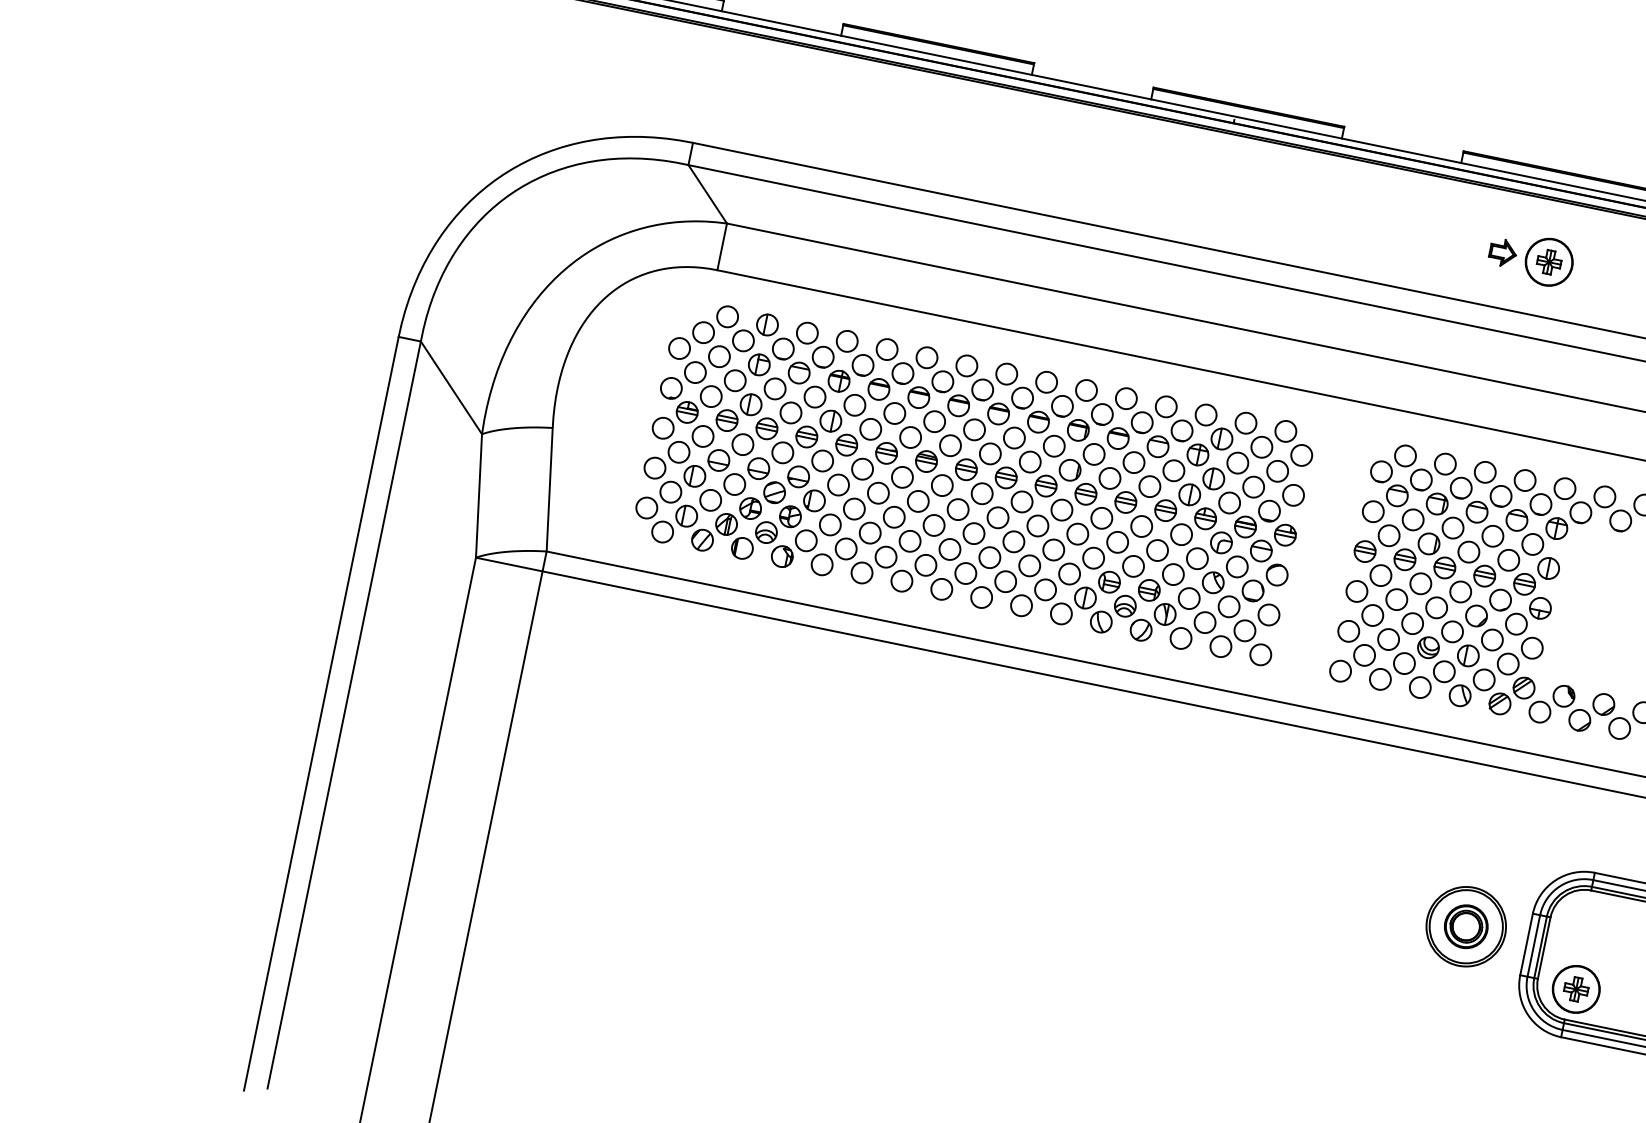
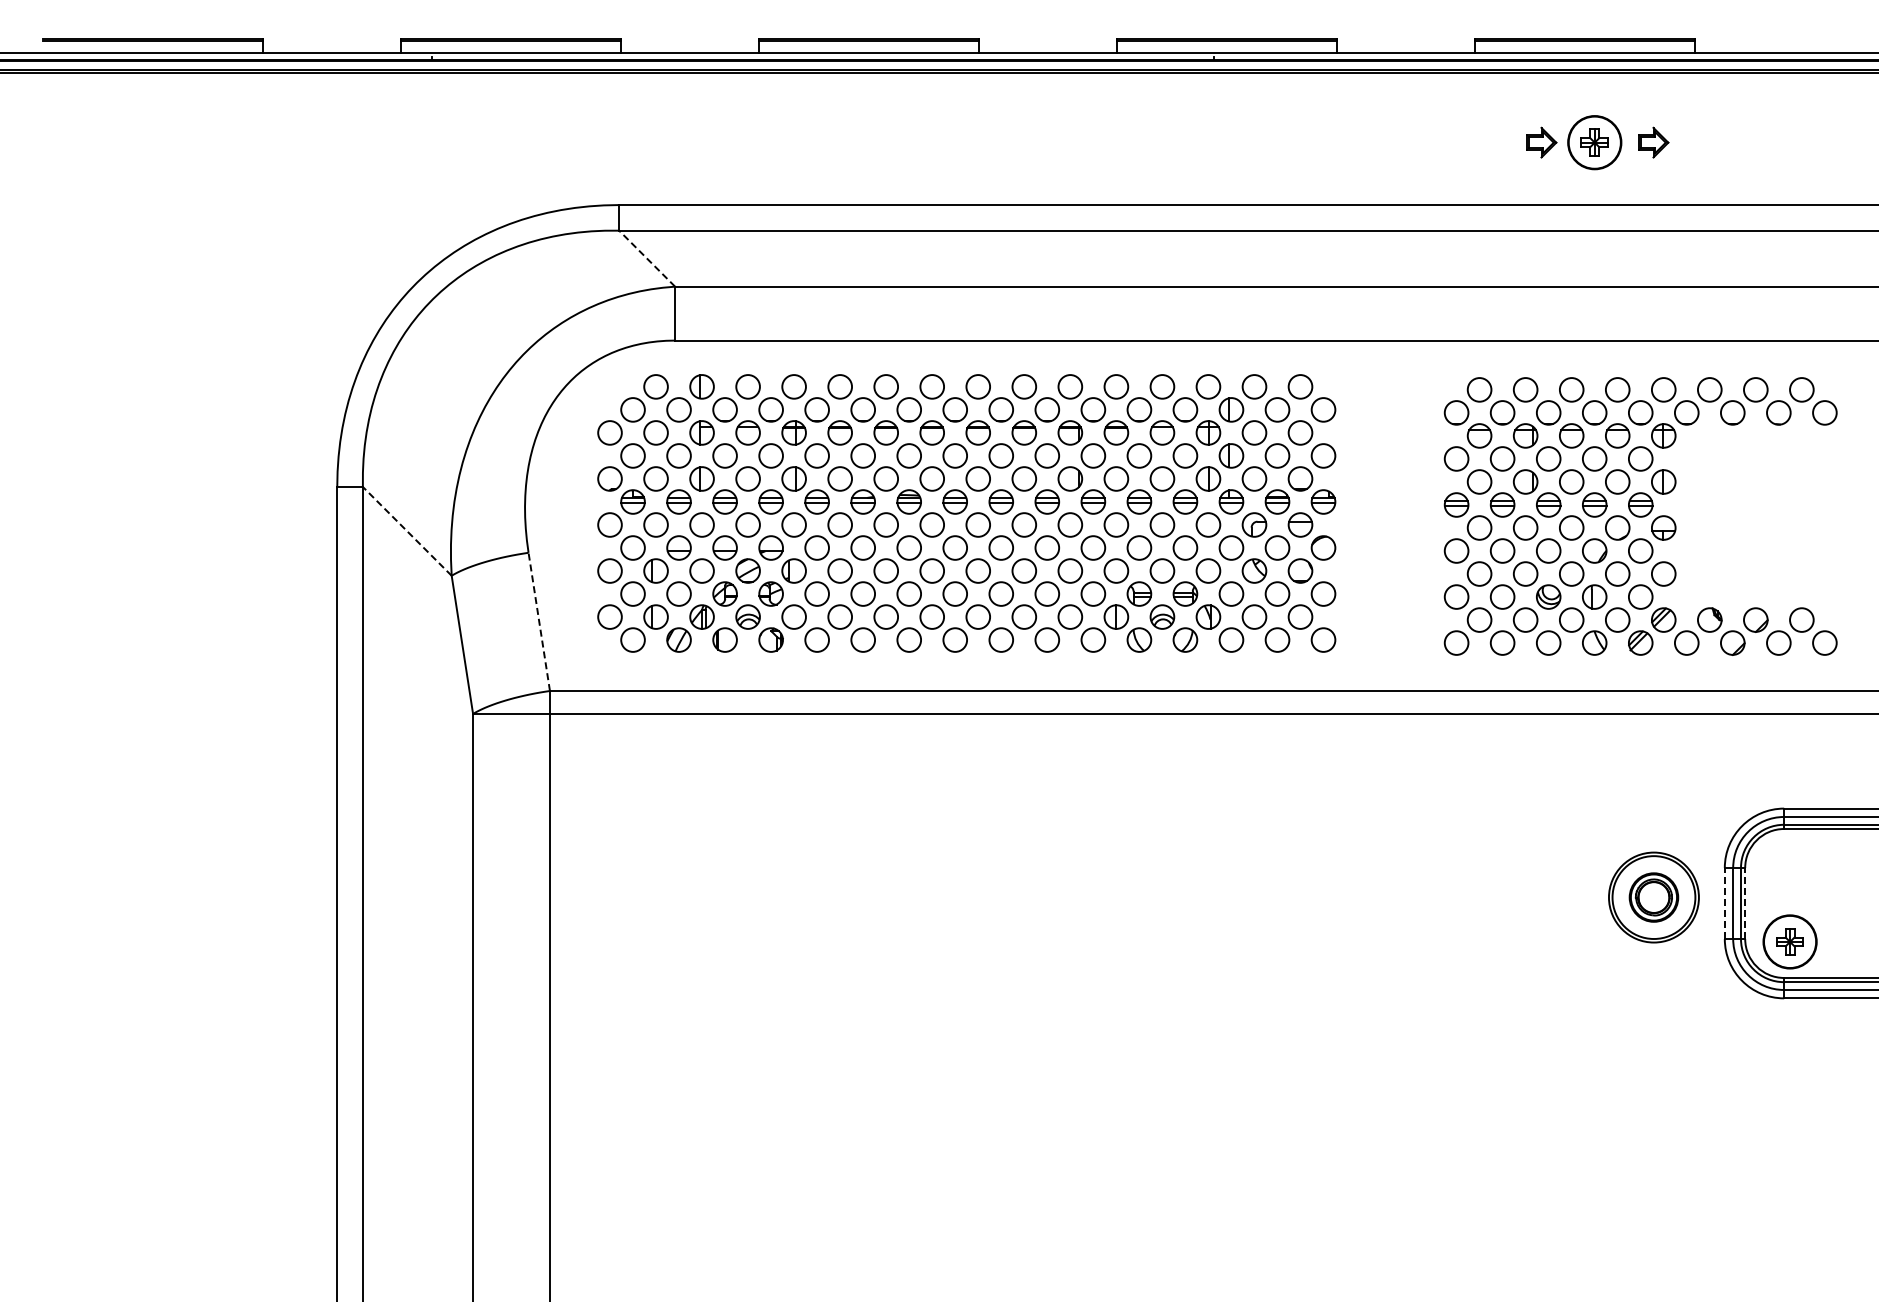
line: (708, 194) -> (647, 258), solid -> dashed
part: (1600, 272) -> (1653, 142), added
line: (451, 388) -> (407, 531), solid -> dashed
part: (974, 481) -> (966, 513), moved
line: (549, 489) -> (539, 621), solid -> dashed
line: (1526, 944) -> (1724, 903), solid -> dashed
line: (1544, 948) -> (1745, 903), solid -> dashed

